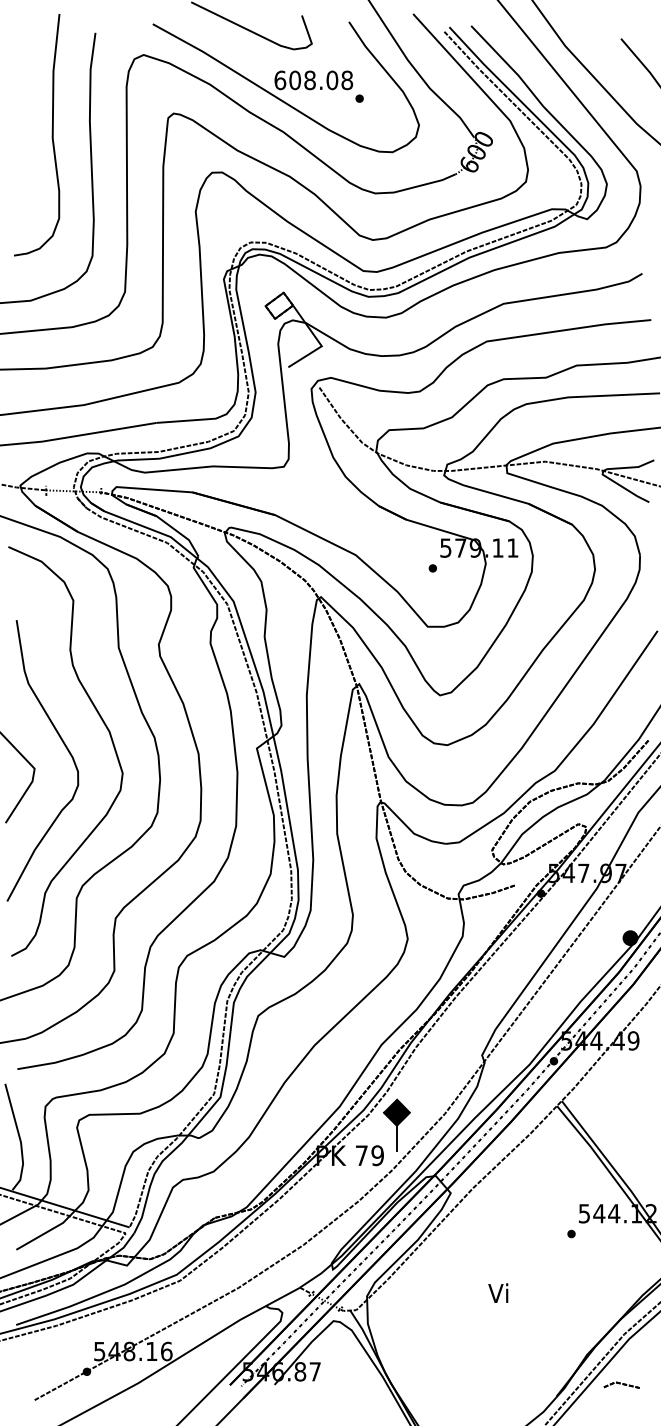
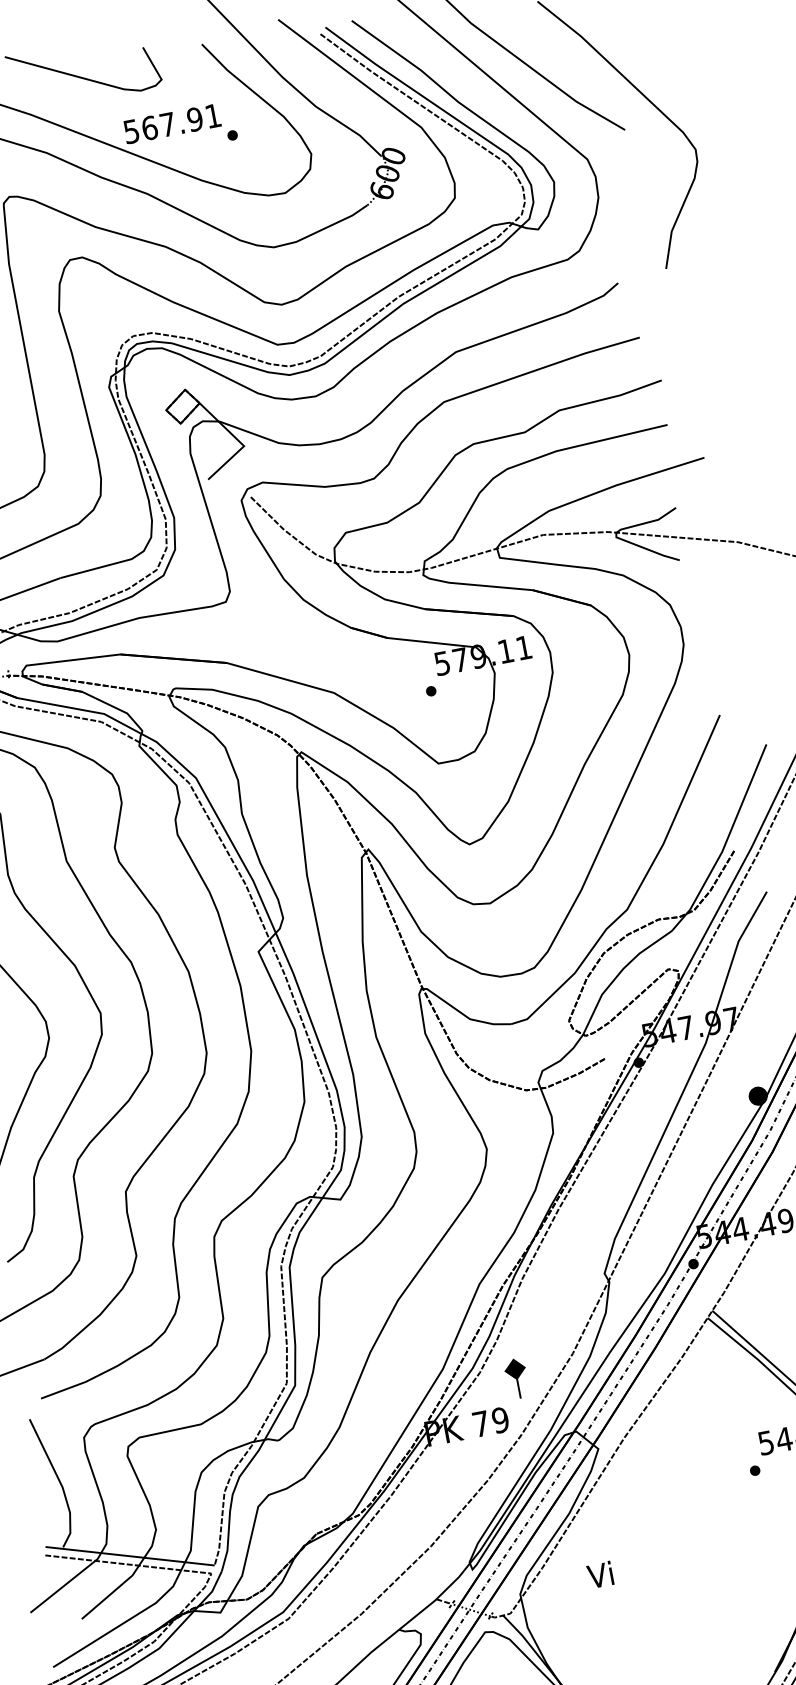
text: (313, 80) -> (172, 124), 608.08 -> 567.91
part: (396, 1124) -> (516, 1377), size x0.6
text: (498, 1292) -> (600, 1574), moved

